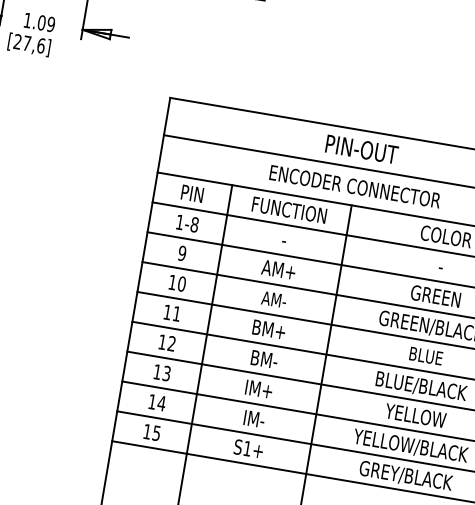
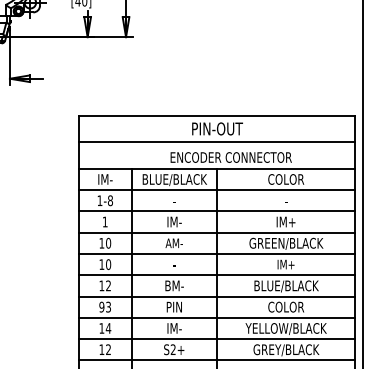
text: (354, 186) -> (230, 157), moved
text: (191, 193) -> (104, 179), PIN -> IM-
text: (289, 211) -> (174, 180), FUNCTION -> BLUE/BLACK
text: (181, 252) -> (104, 221), 9 -> 1
text: (278, 268) -> (173, 221), AM+ -> IM-
text: (435, 295) -> (285, 221), GREEN -> IM+
text: (176, 313) -> (108, 264), 11 -> 10
text: (269, 329) -> (174, 264), BM+ -> -
text: (425, 355) -> (285, 264), BLUE -> IM+
text: (157, 371) -> (101, 306), 13 -> 93
text: (259, 388) -> (174, 306), IM+ -> PIN
text: (415, 414) -> (285, 306), YELLOW -> COLOR
text: (156, 433) -> (108, 349), 15 -> 12
text: (246, 448) -> (172, 349), S1+ -> S2+

